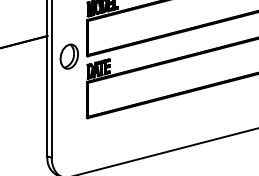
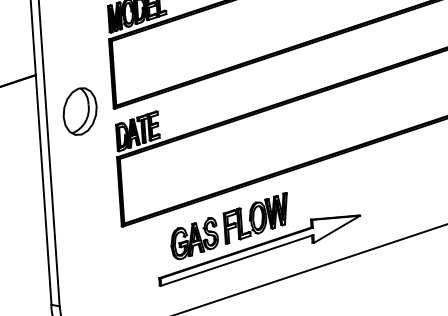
part: (157, 128) -> (257, 237), added

